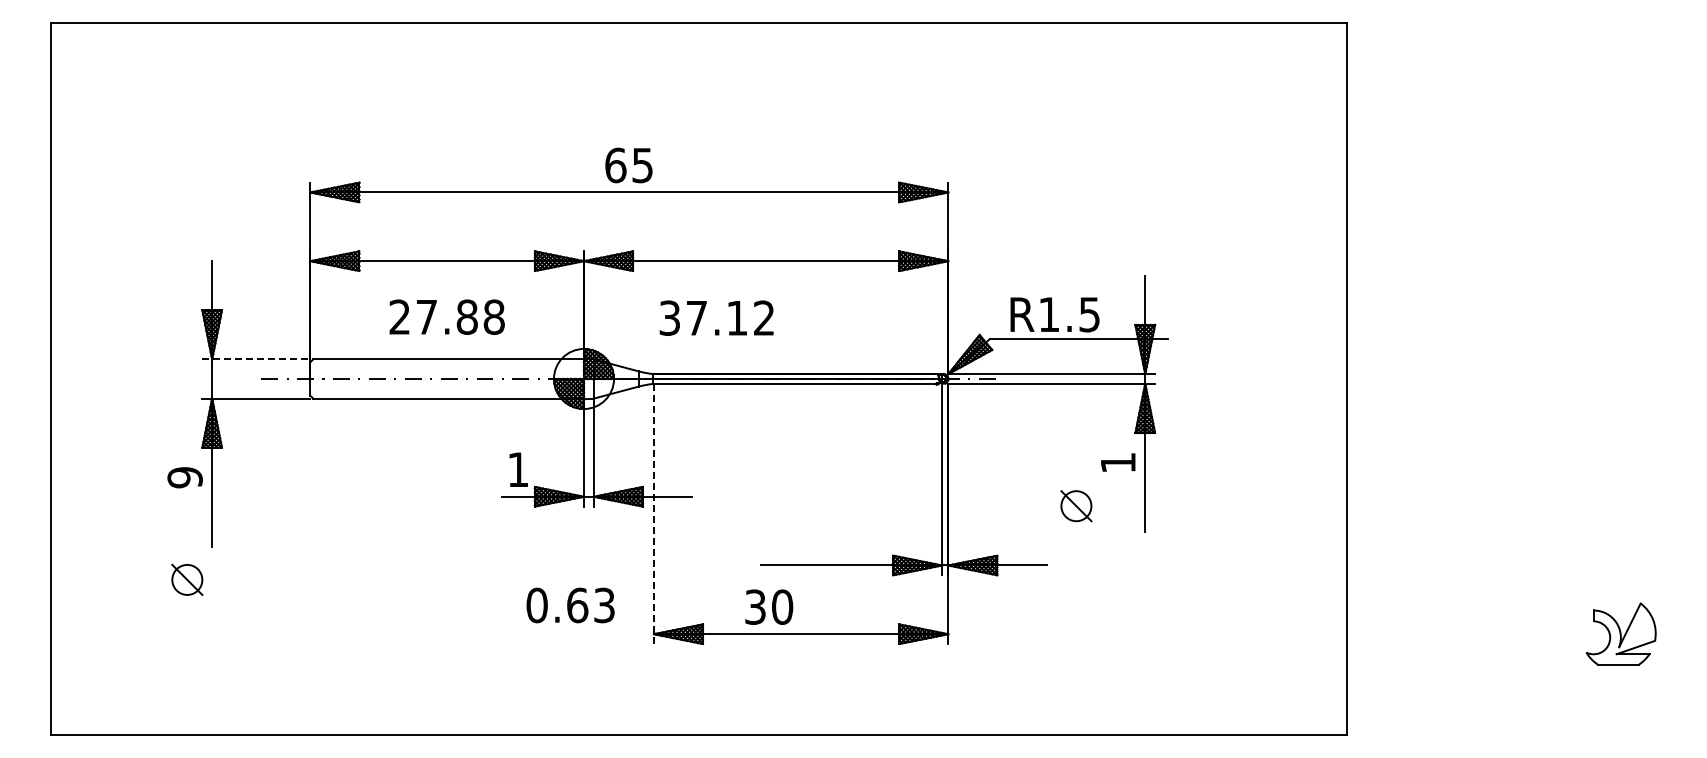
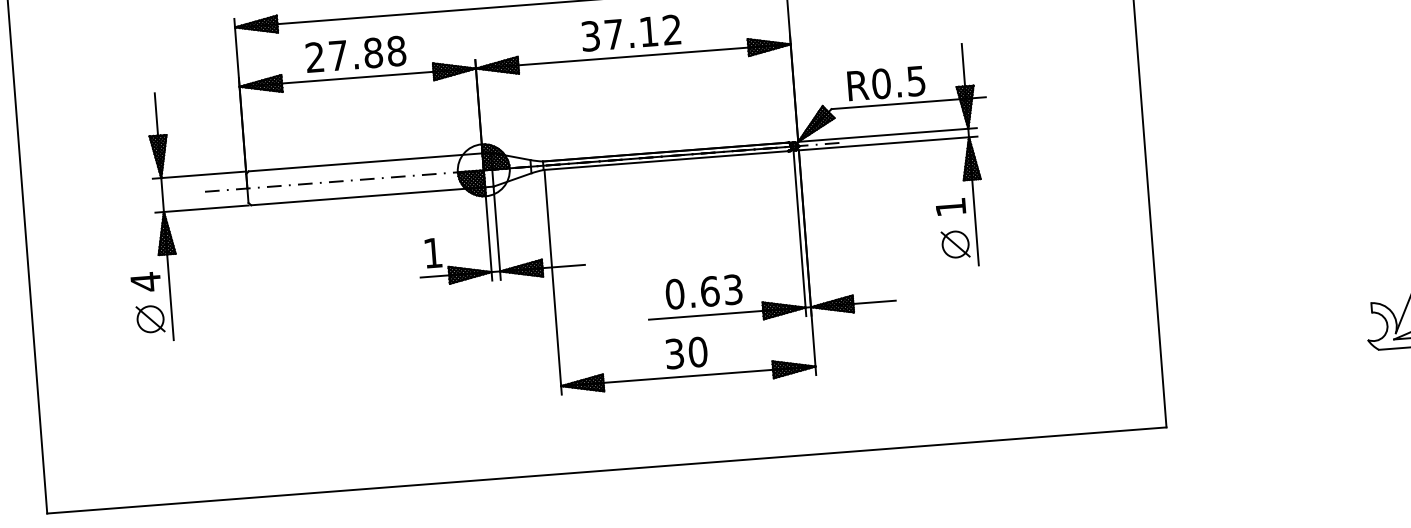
text: (1048, 314) -> (880, 83), R1.5 -> R0.5
text: (446, 316) -> (355, 53), moved
text: (716, 317) -> (630, 32), moved
line: (256, 359) -> (199, 175), dashed -> solid
text: (184, 477) -> (145, 281), 9 -> 4
part: (1076, 506) -> (955, 244), moved
line: (653, 514) -> (552, 282), dashed -> solid
part: (187, 579) -> (150, 318), moved
text: (570, 605) -> (703, 291), moved
text: (769, 606) -> (686, 352), moved

